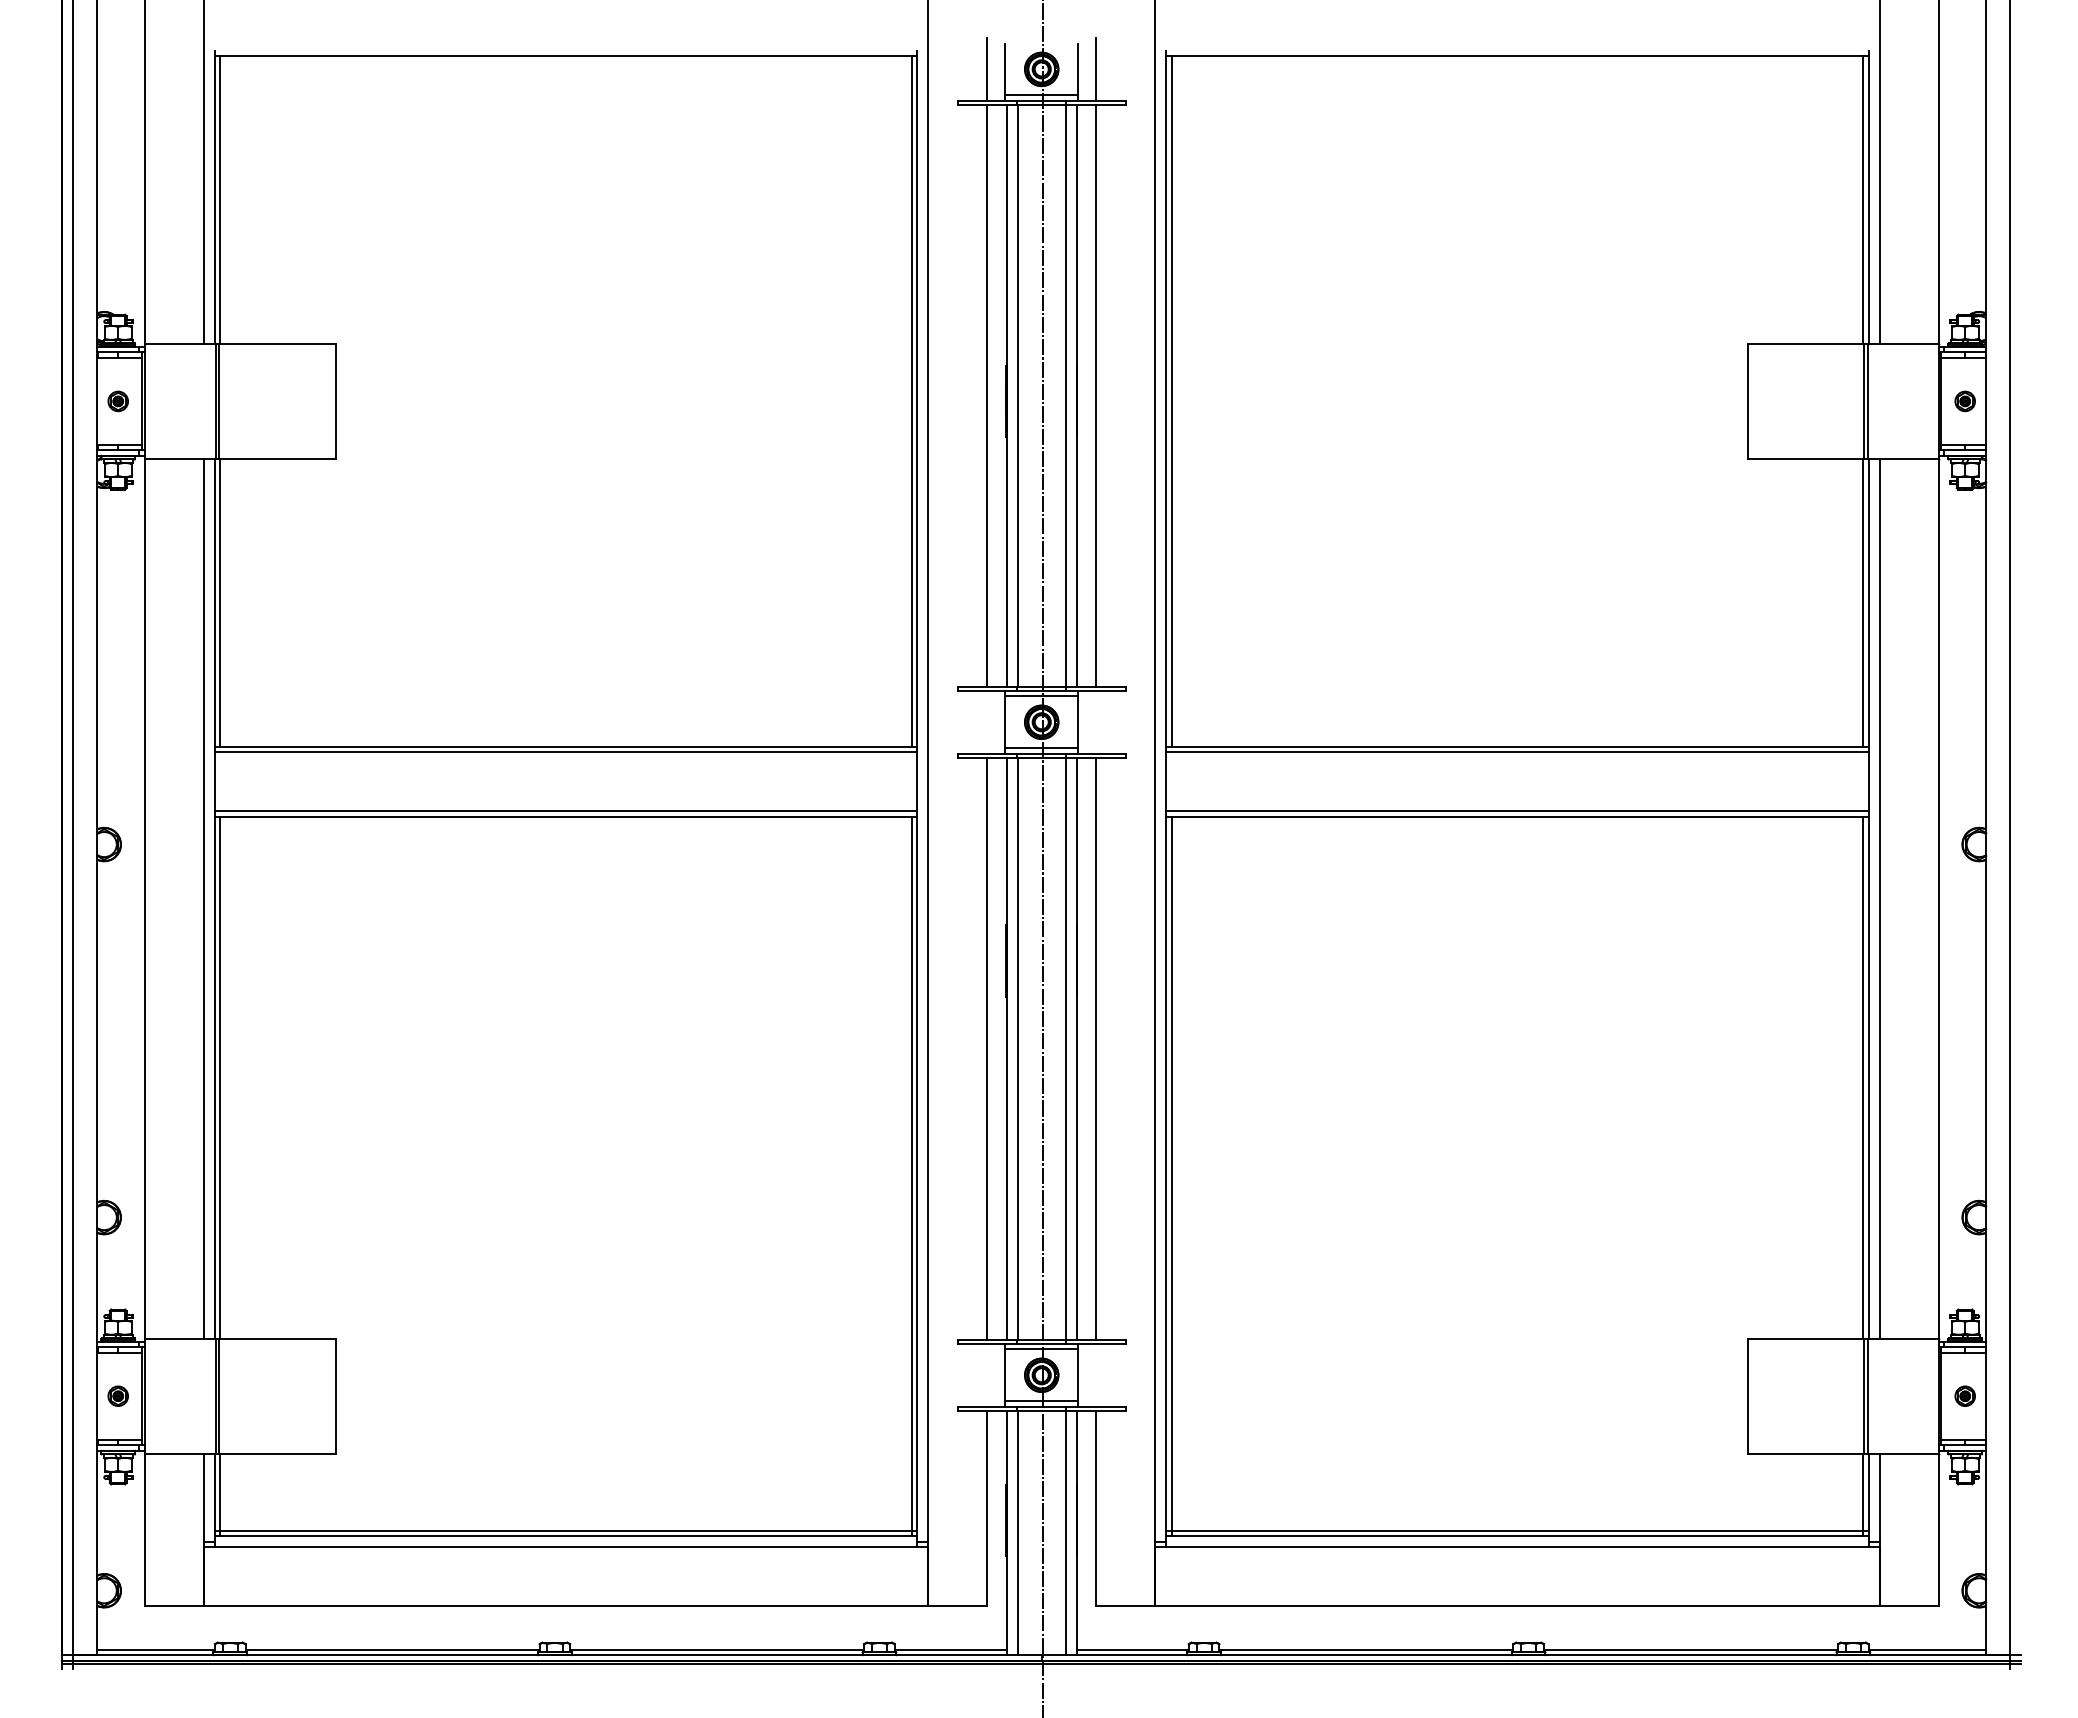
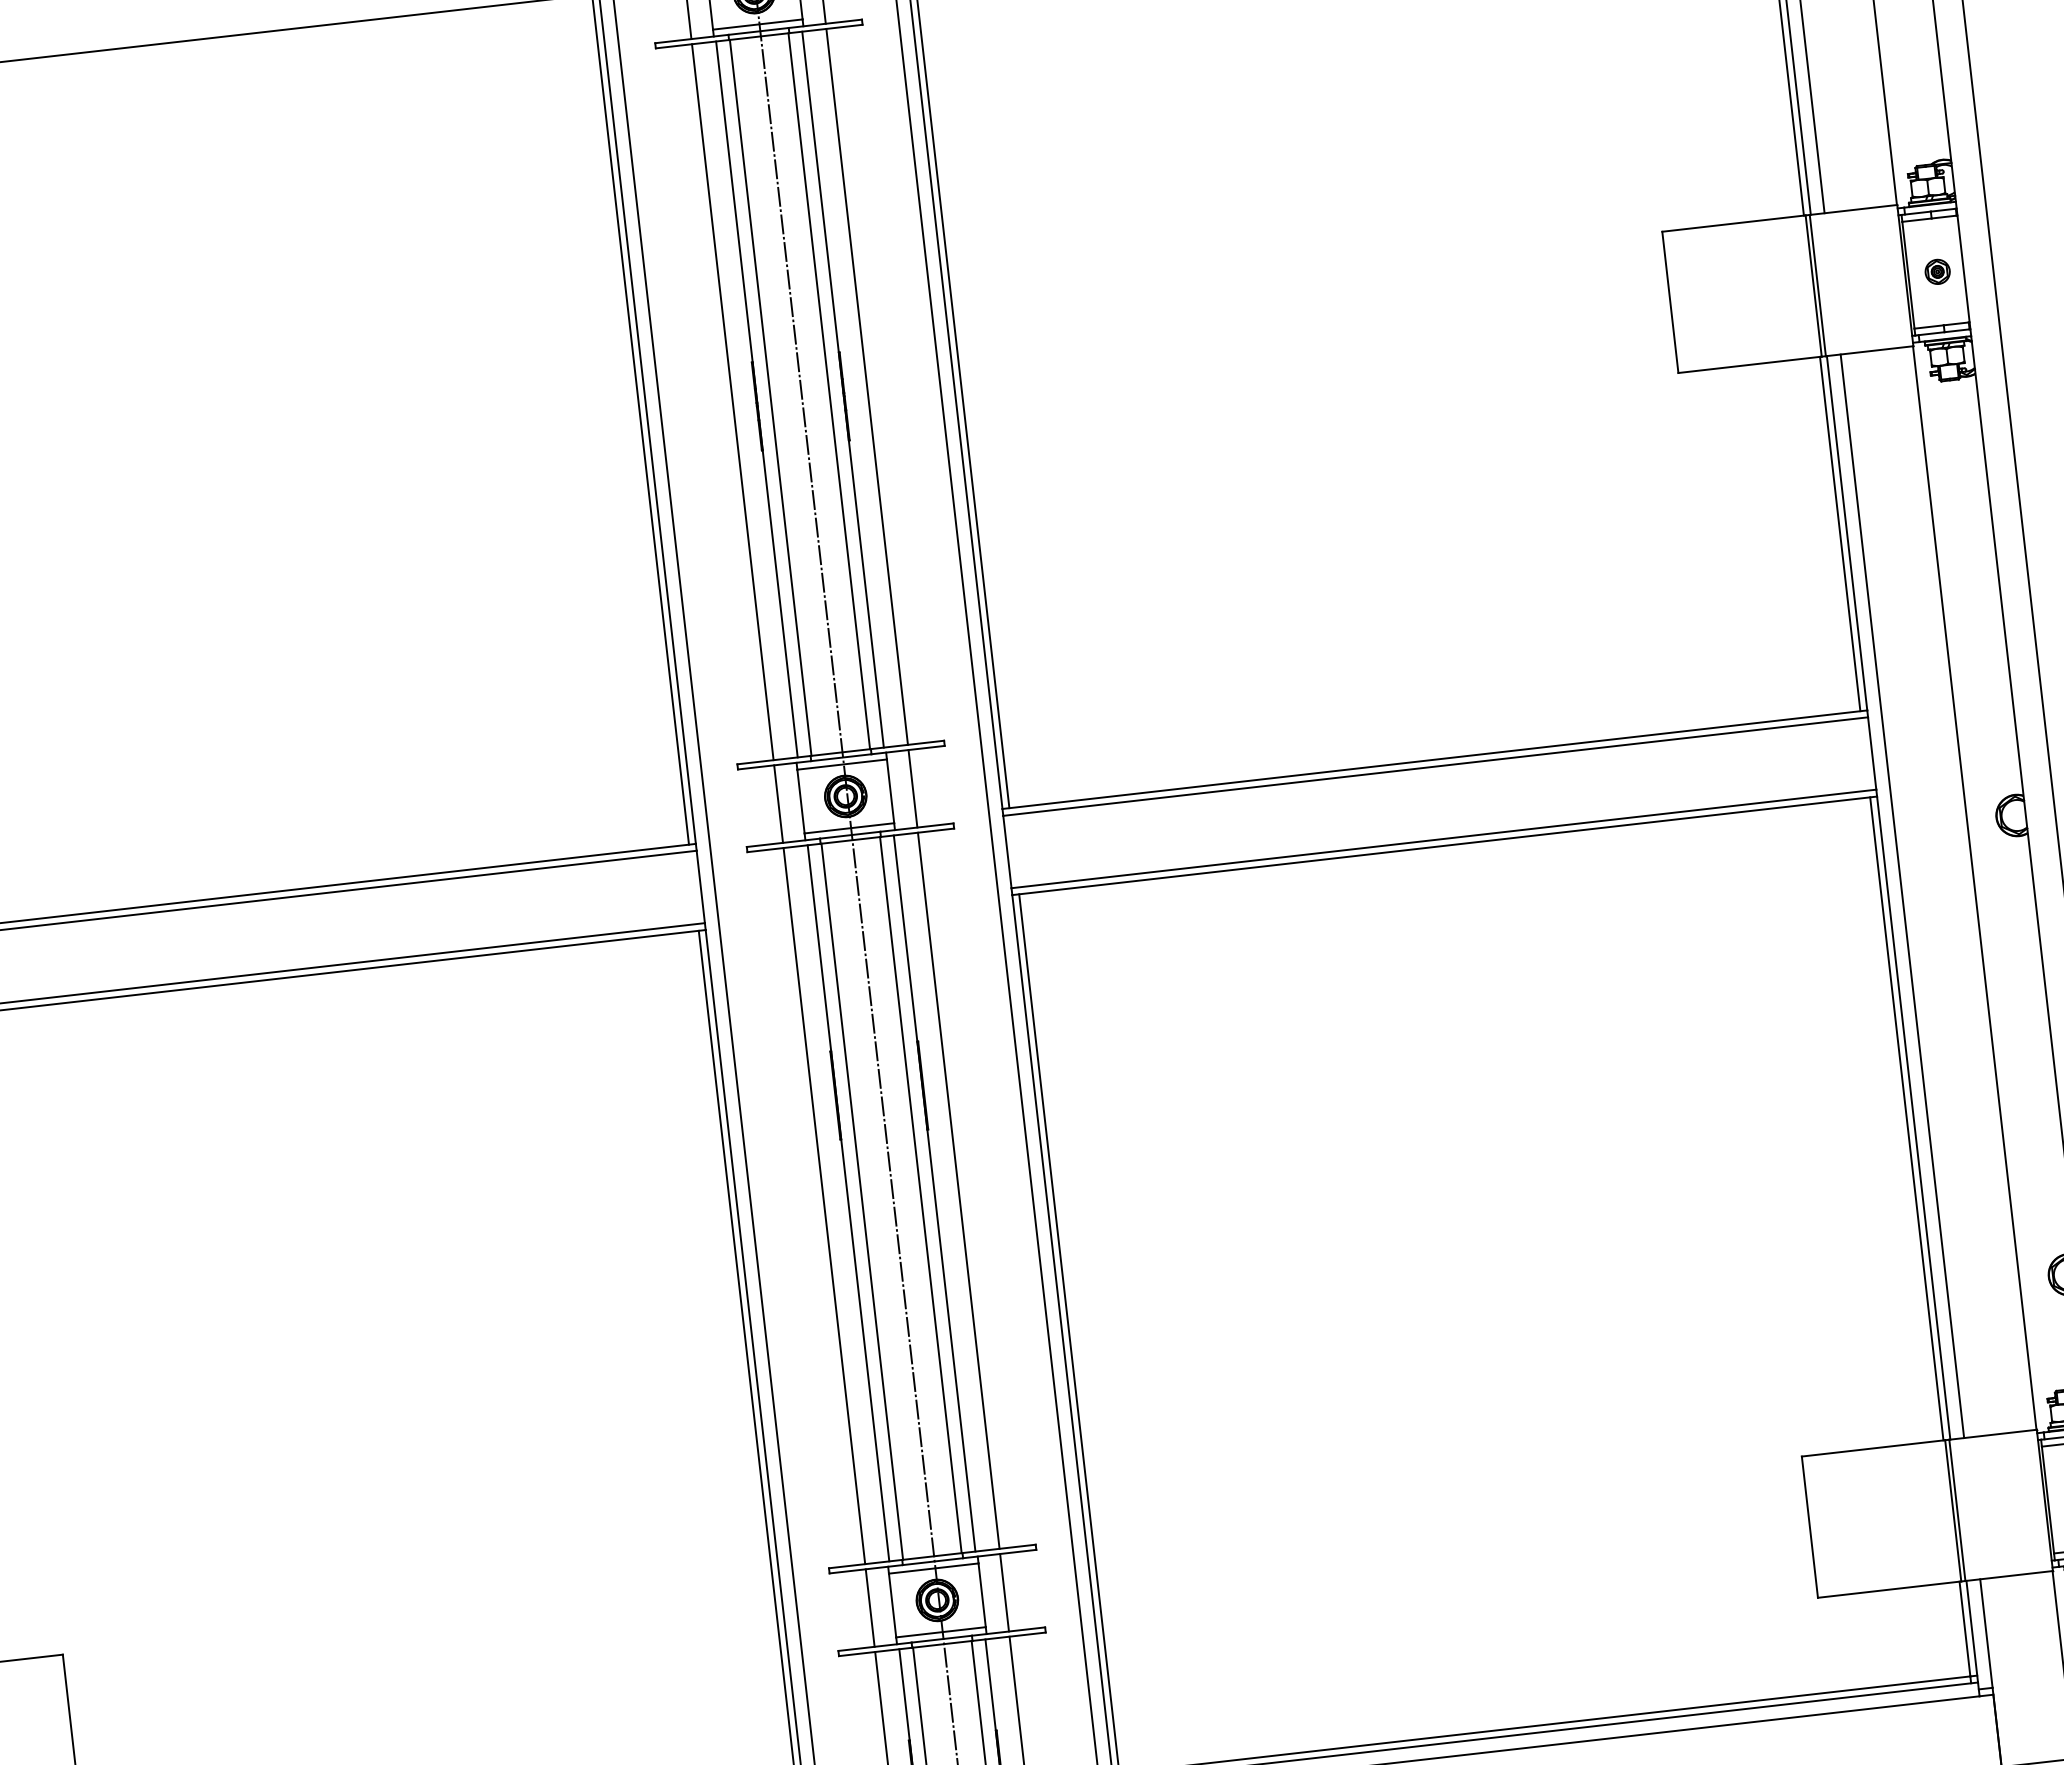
line: (987, 721) -> (778, 803), added
line: (1096, 721) -> (913, 787), added
line: (987, 1374) -> (870, 1607), added
line: (1096, 1374) -> (1004, 1591), added

